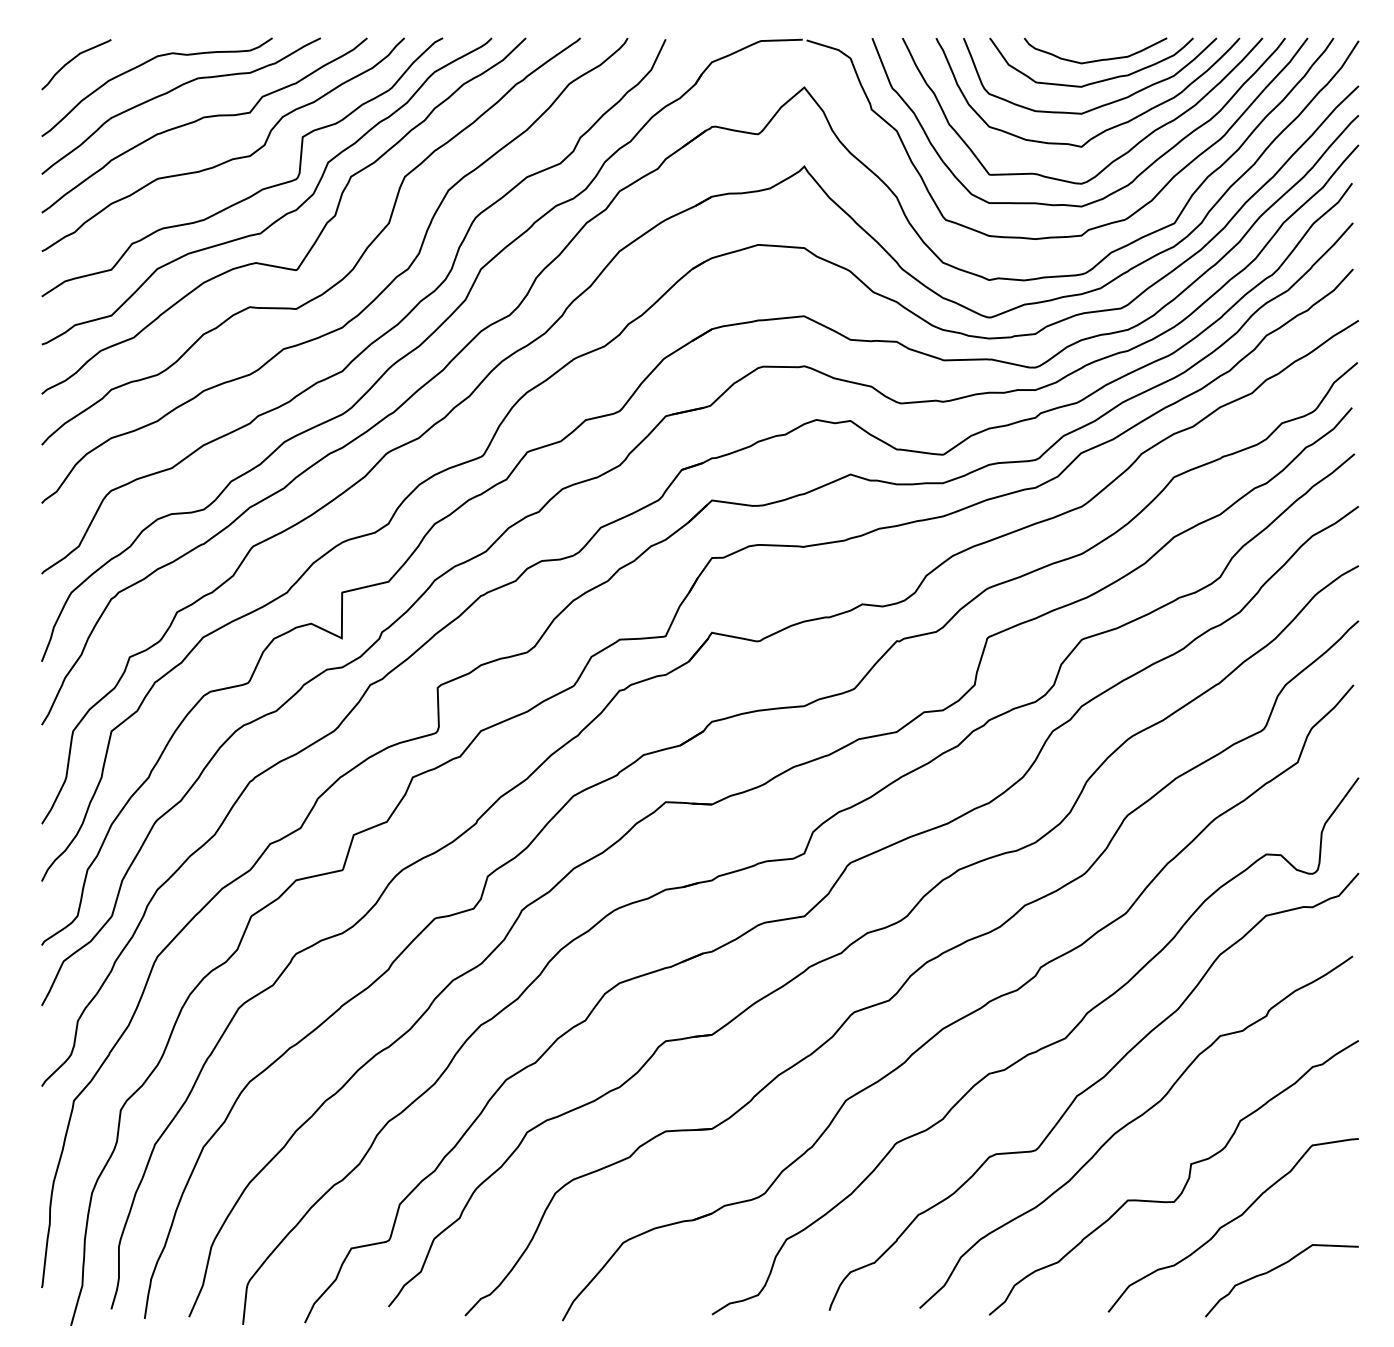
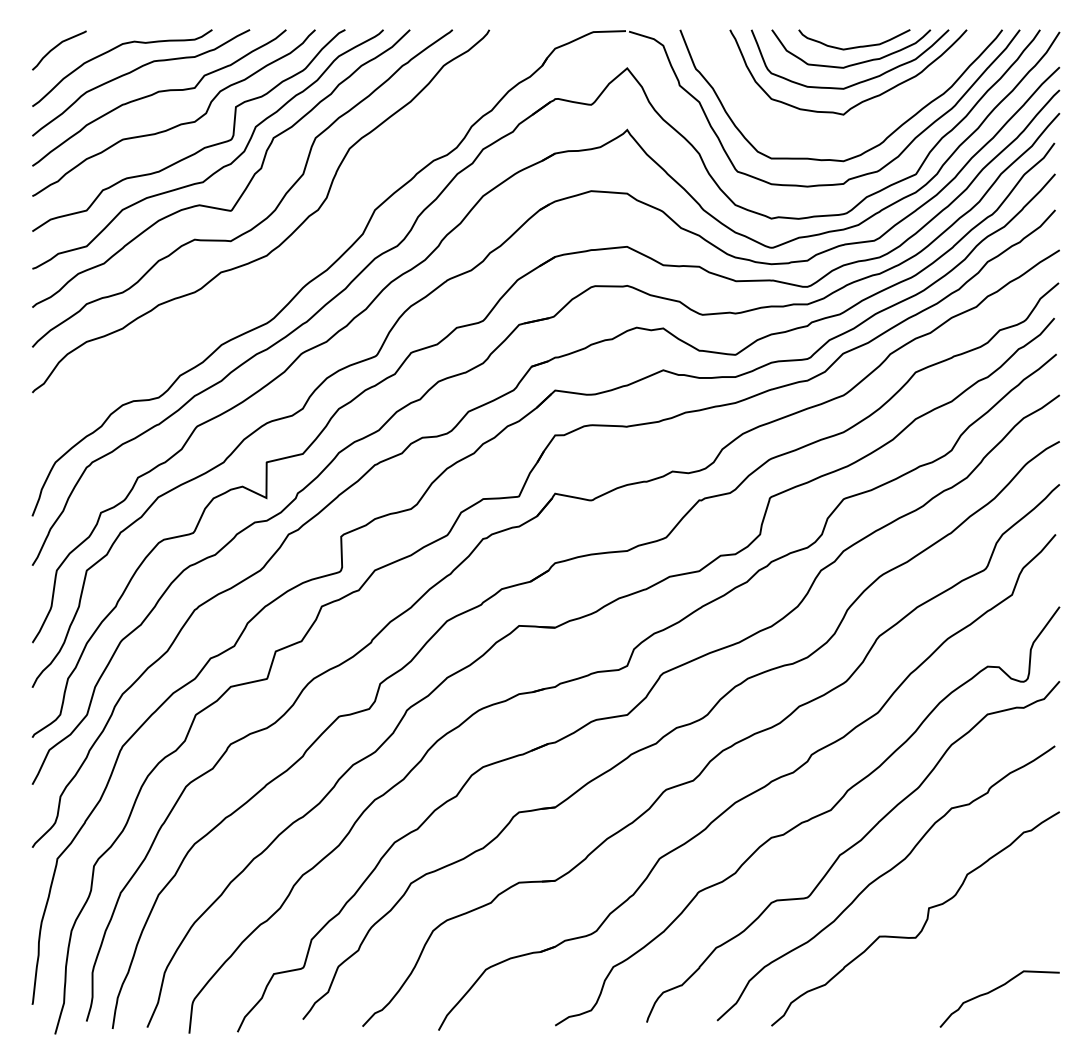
curve: (1112, 160) -> (867, 125), removed
curve: (376, 338) -> (293, 264), removed
curve: (1231, 1222) -> (960, 953), removed

